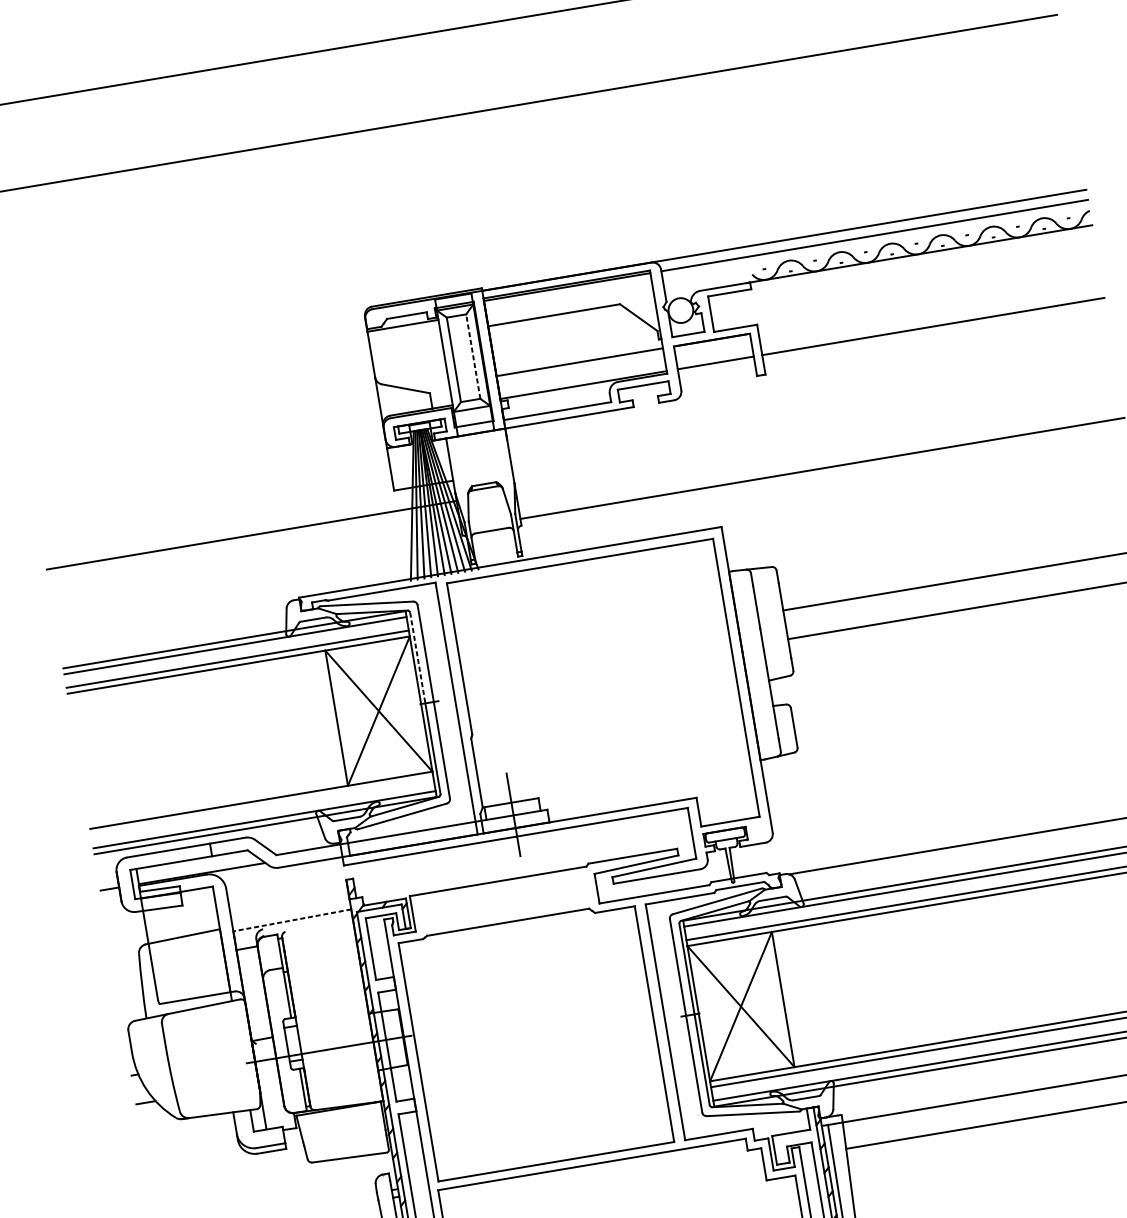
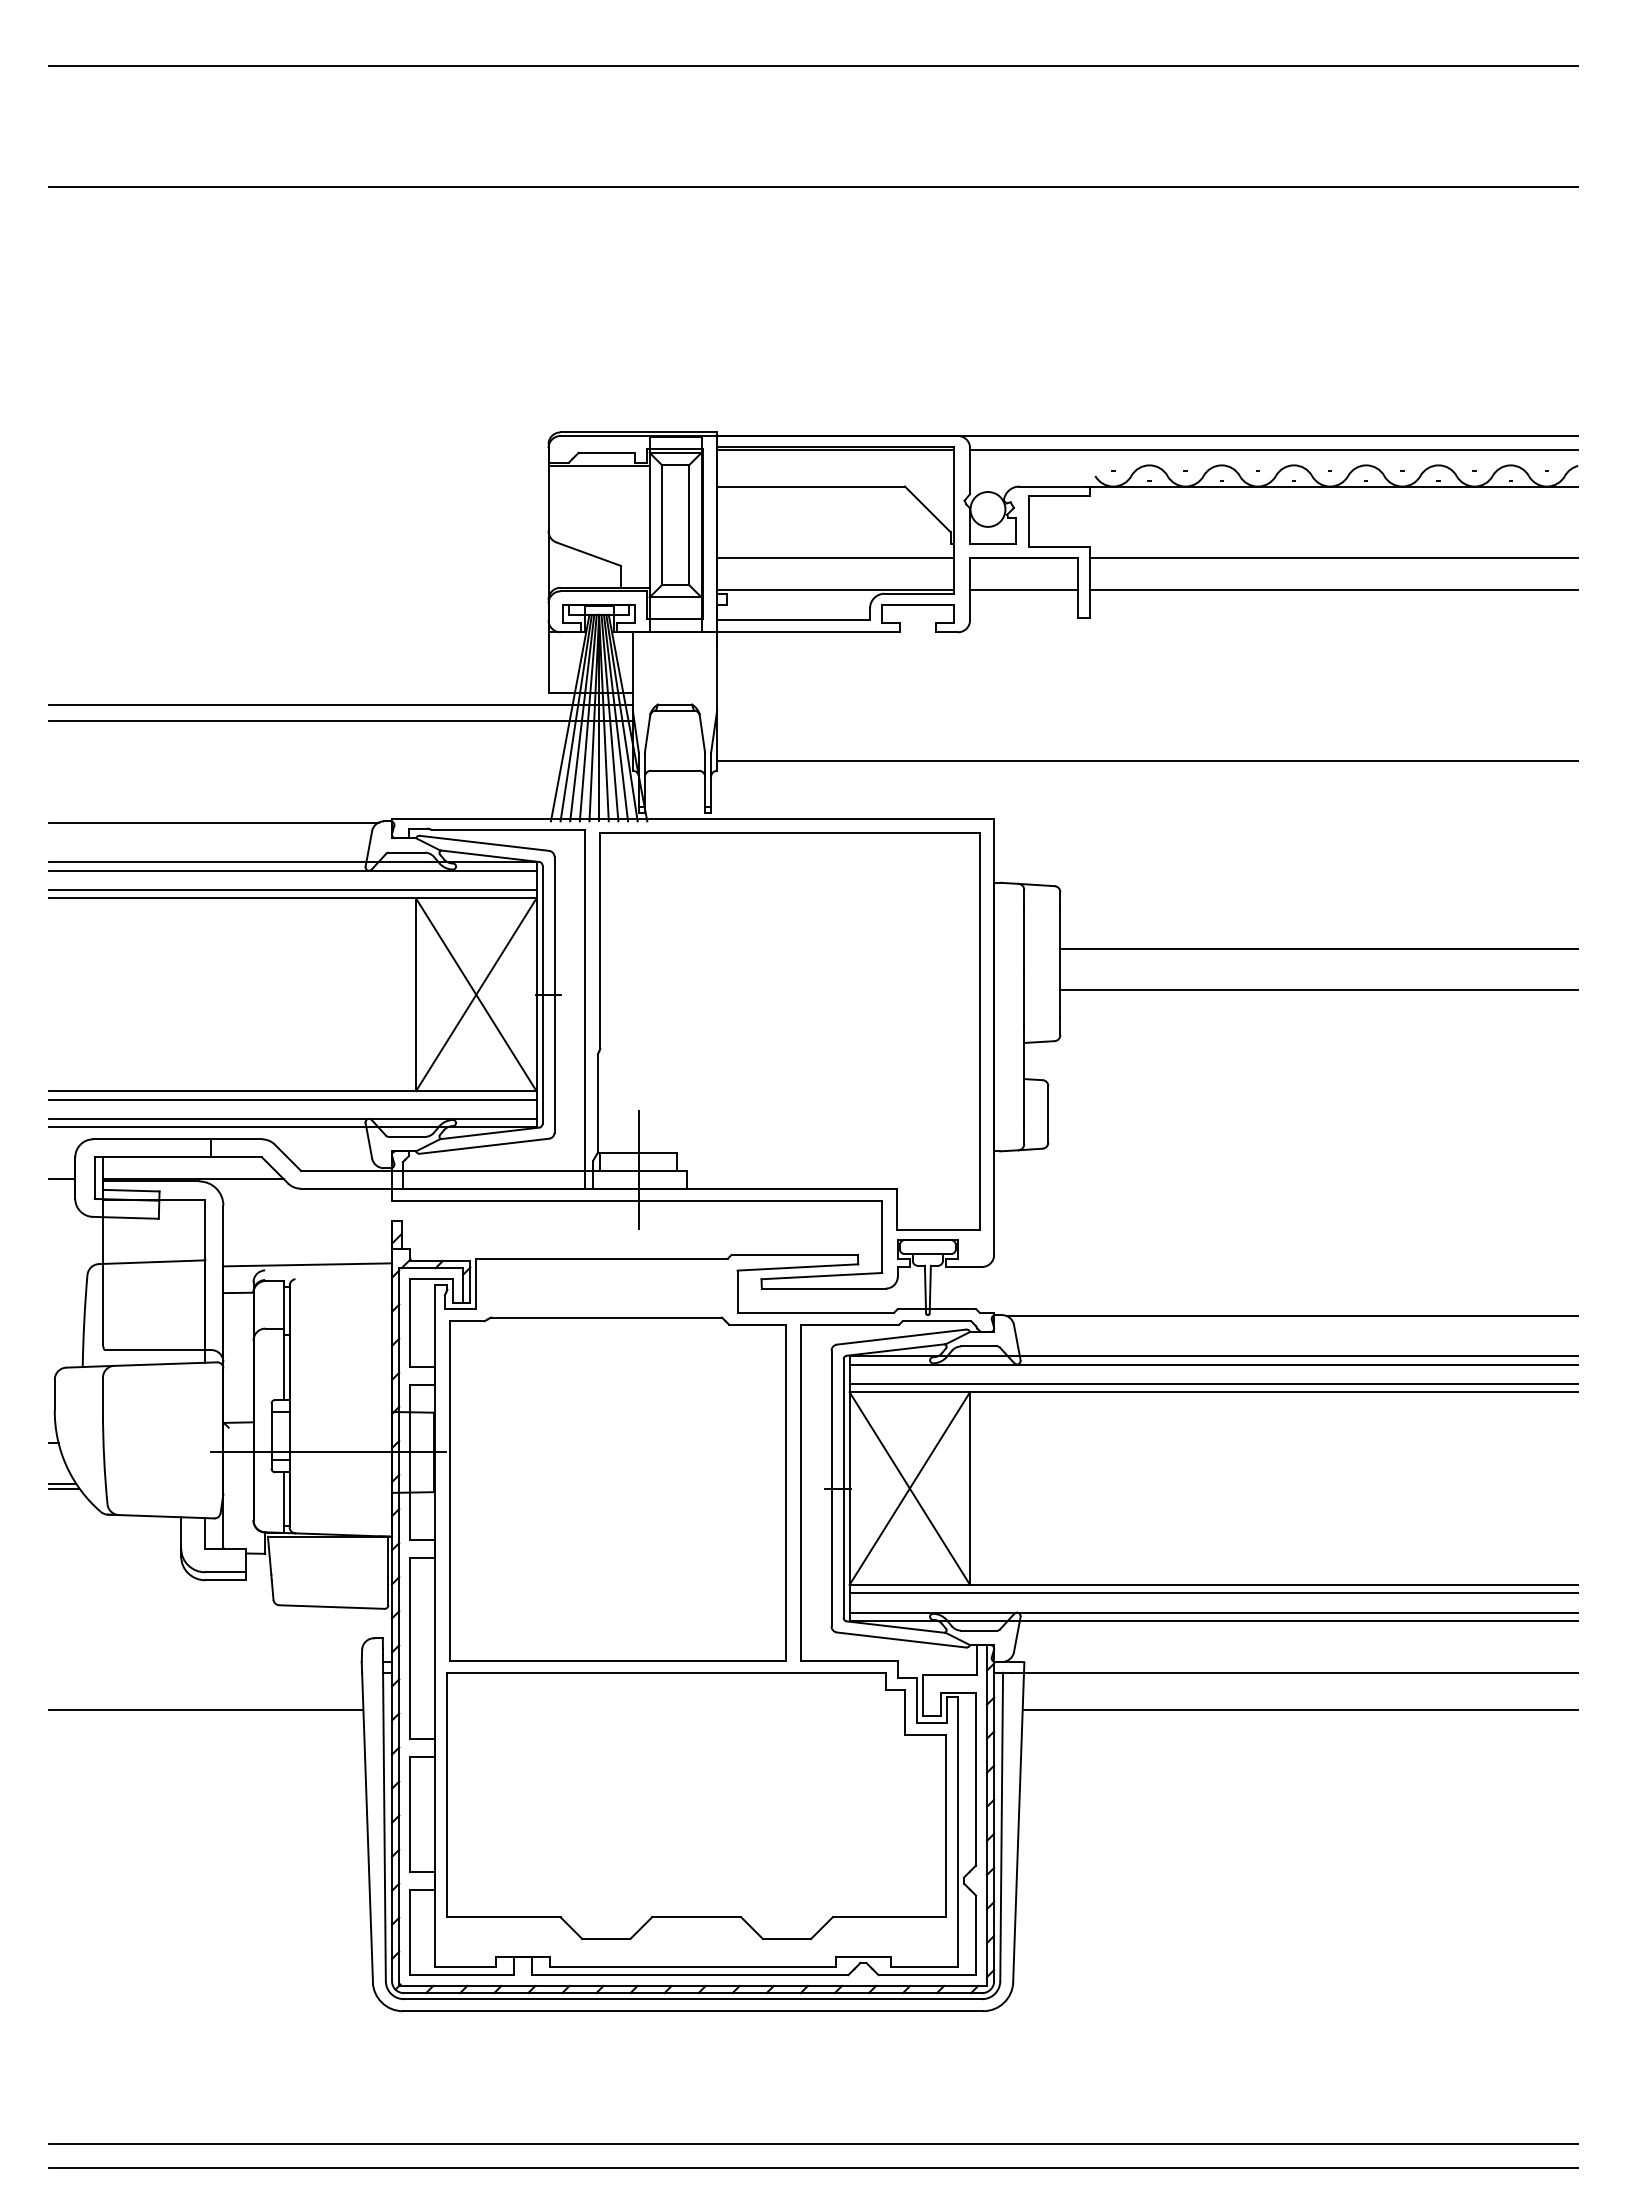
line: (929, 303) -> (1334, 557), added
line: (473, 356) -> (689, 524), dashed -> solid
line: (249, 523) -> (340, 704), added
line: (174, 621) -> (213, 822), added
line: (417, 658) -> (542, 930), dashed -> solid
line: (262, 806) -> (292, 1099), added
line: (292, 920) -> (307, 1264), dashed -> solid
line: (147, 1105) -> (63, 1488), added

